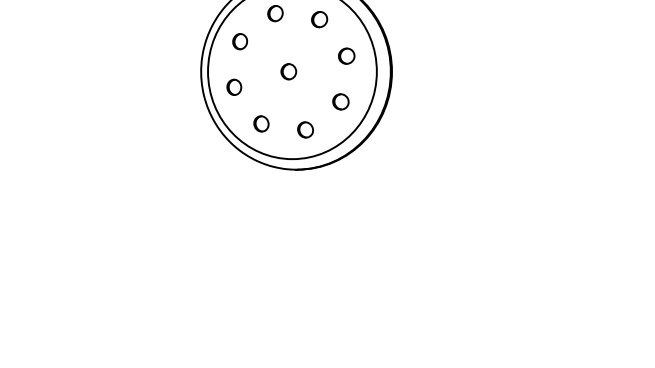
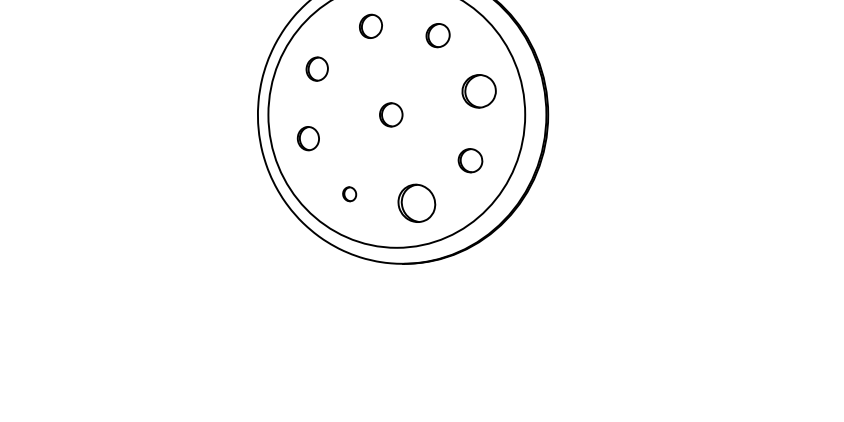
part: (346, 55) -> (479, 90), size x1.4
part: (261, 123) -> (349, 193), size x0.6
part: (305, 129) -> (416, 202), size x1.6

